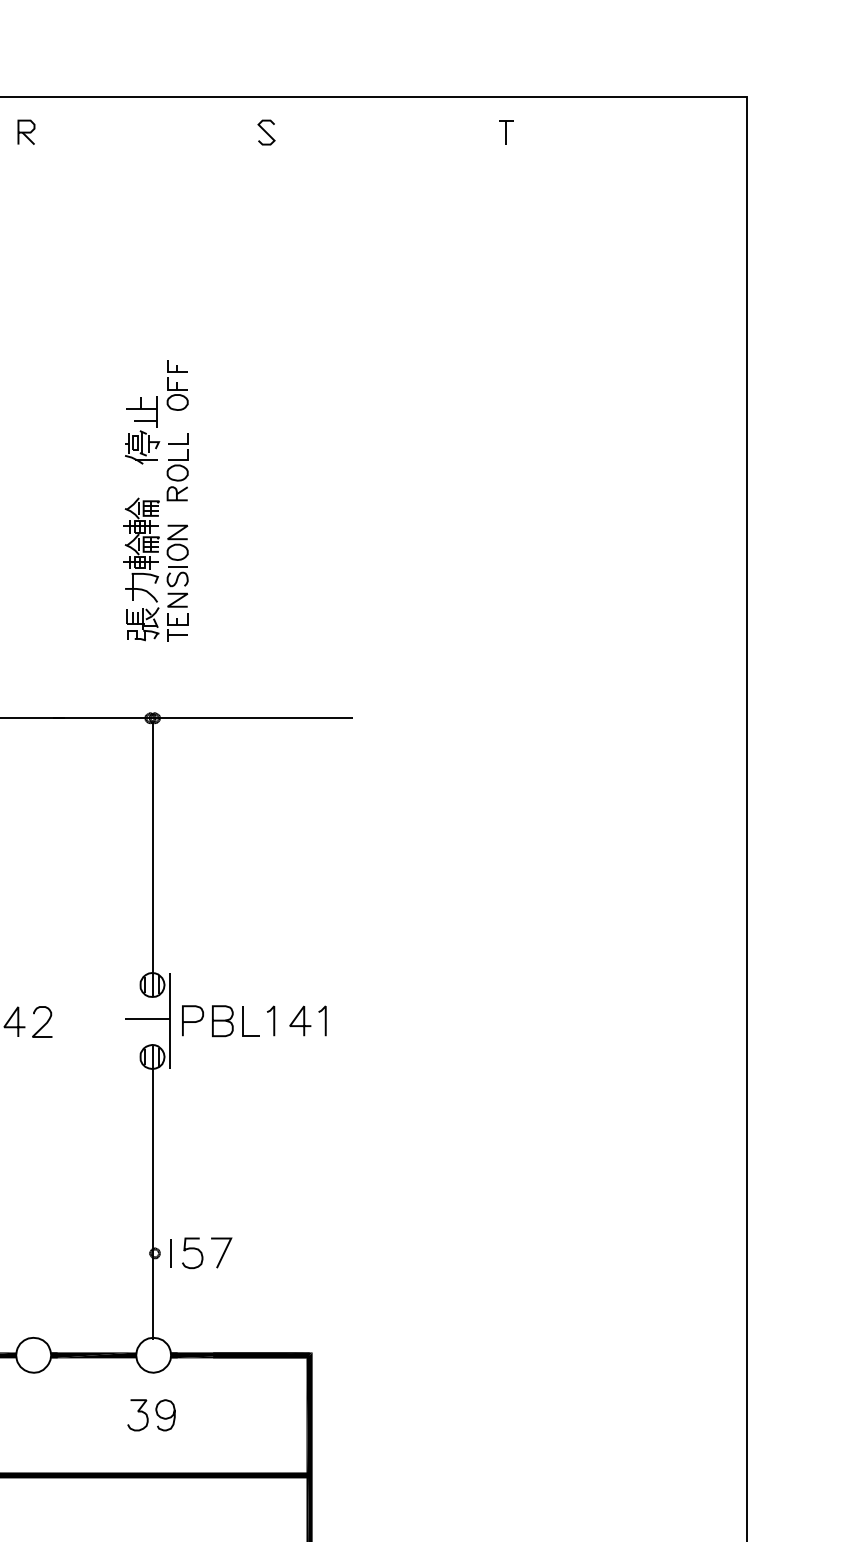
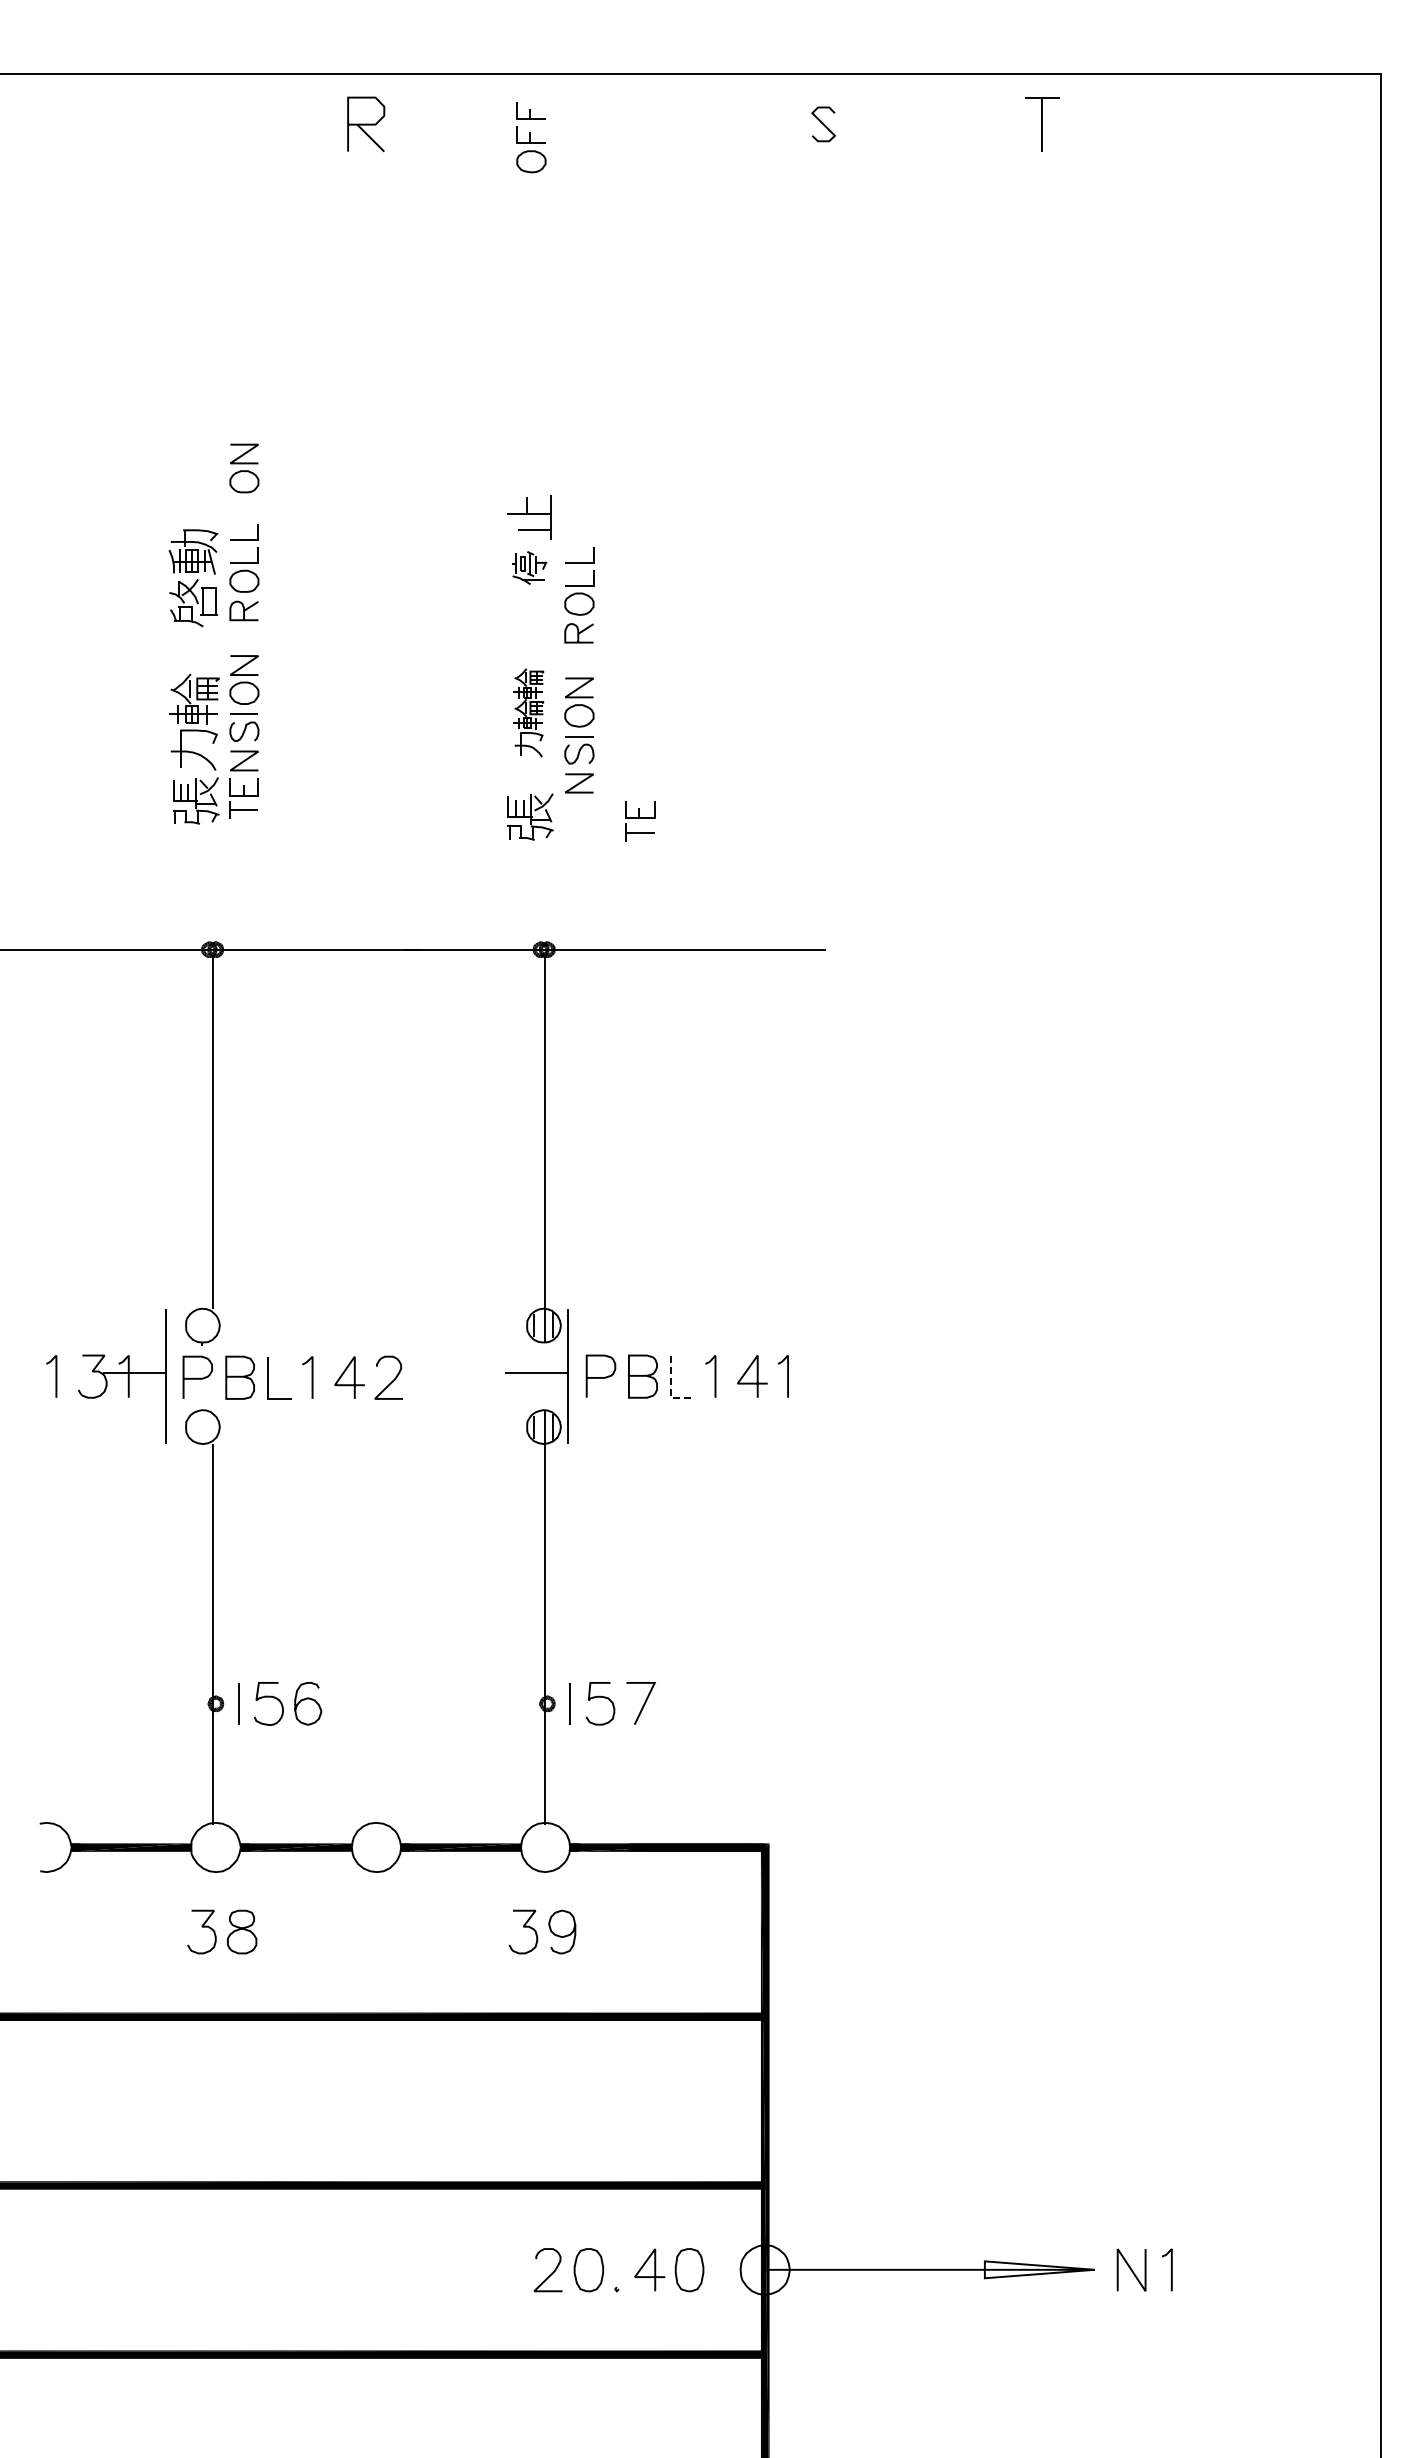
part: (26, 131) -> (366, 123), size x1.6
part: (506, 131) -> (1042, 123), size x1.6
curve: (266, 132) -> (823, 124), moved
part: (177, 385) -> (531, 137), moved
part: (142, 447) -> (529, 567), size x0.7
part: (141, 549) -> (528, 712), size x0.6
part: (177, 627) -> (640, 821), moved
line: (243, 1030) -> (671, 1389), solid -> dashed

